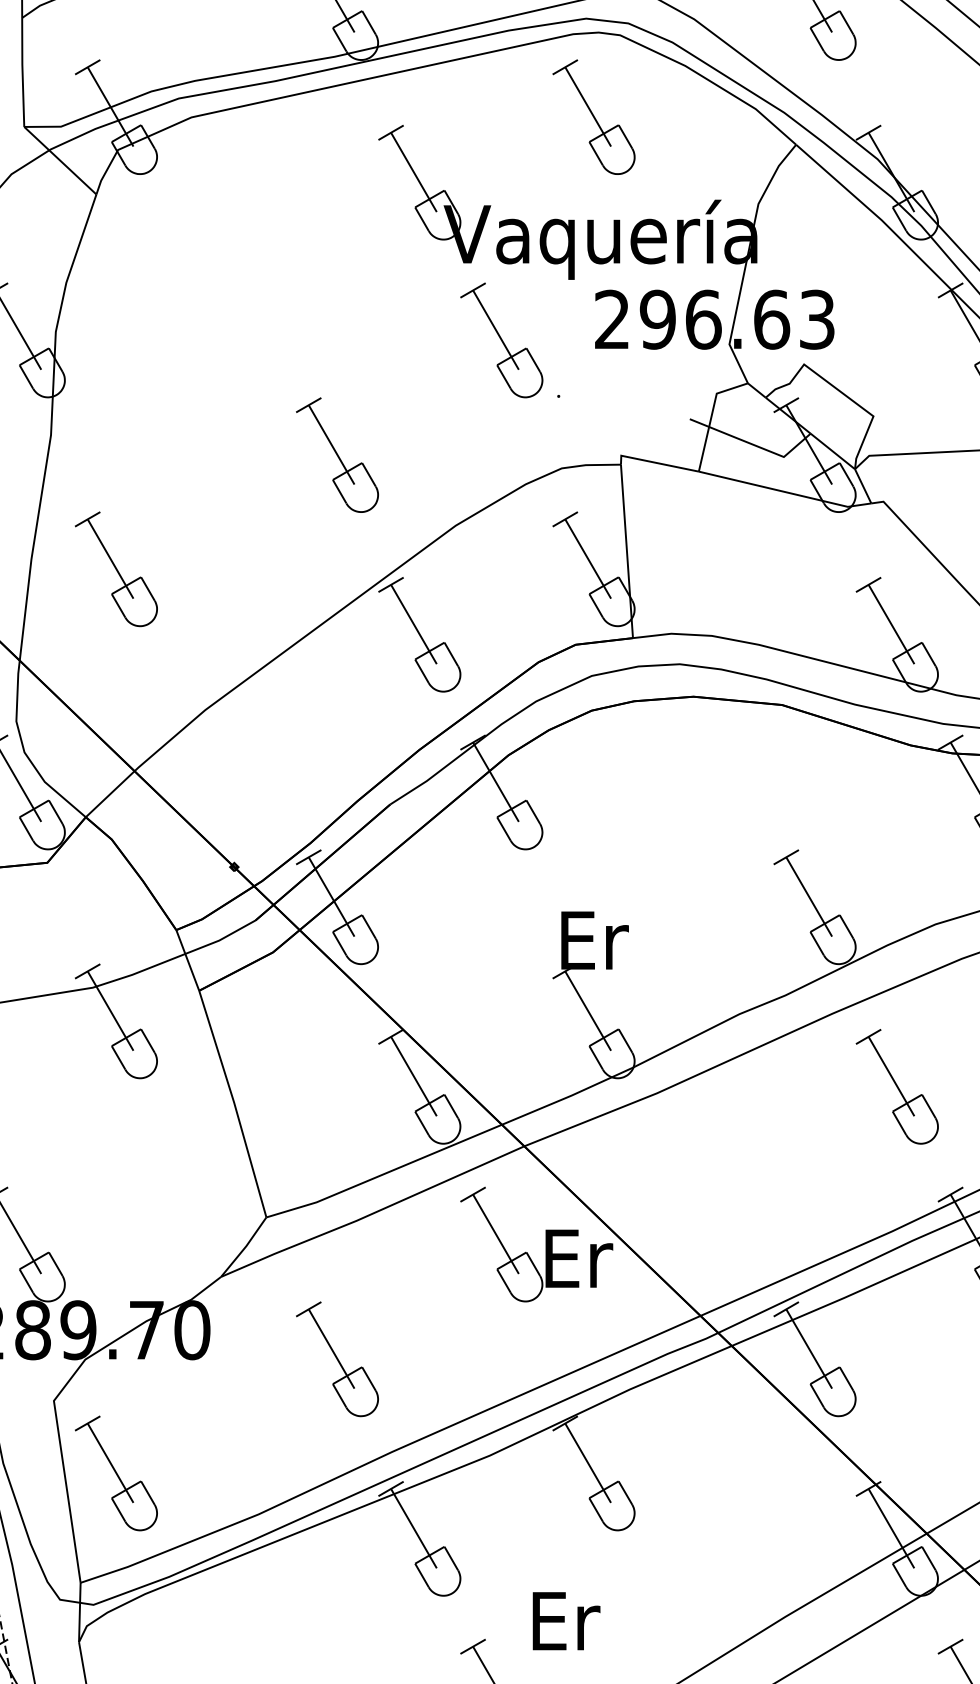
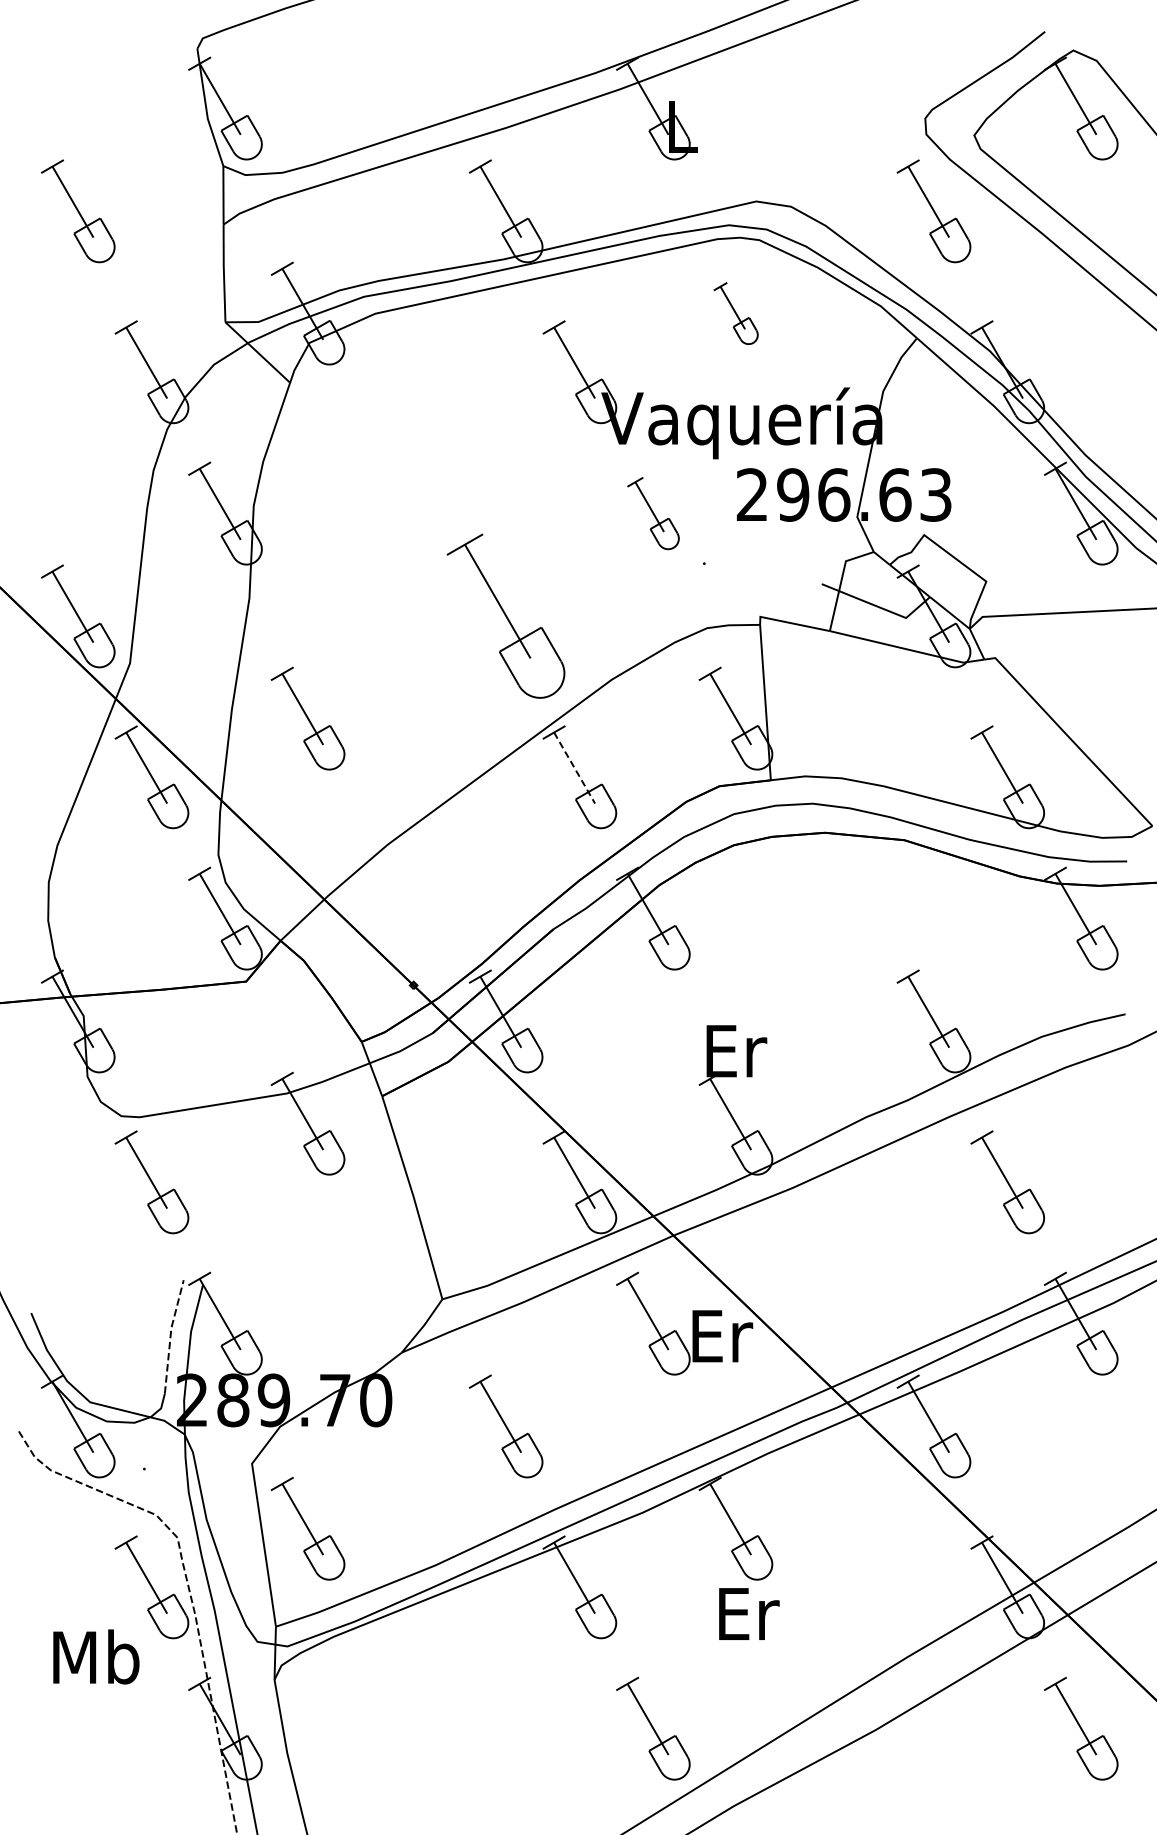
part: (593, 117) -> (735, 313), size x0.6
part: (501, 340) -> (653, 513), size x0.7
part: (336, 455) -> (505, 616), size x1.6
line: (413, 624) -> (574, 768), solid -> dashed
text: (566, 1620) -> (749, 1613), moved

